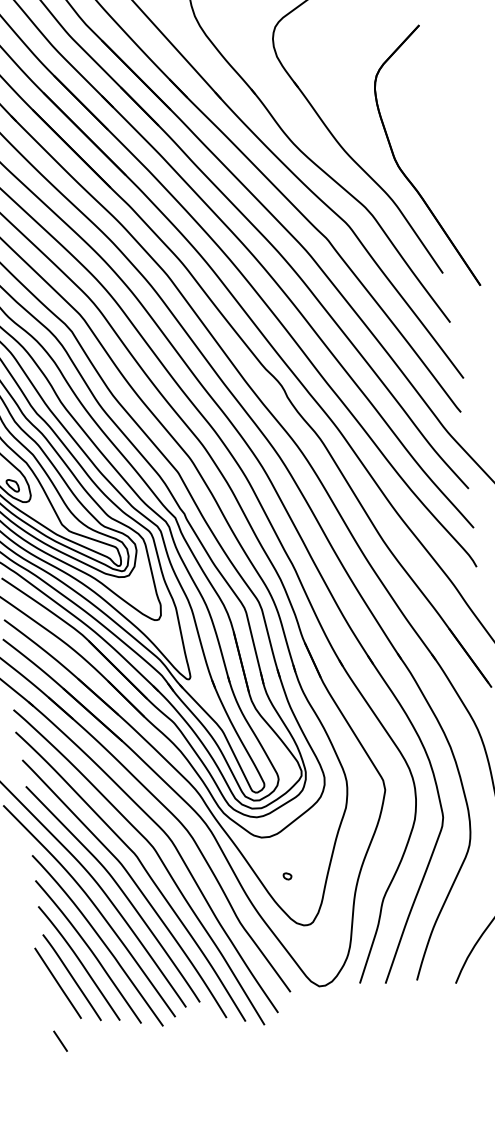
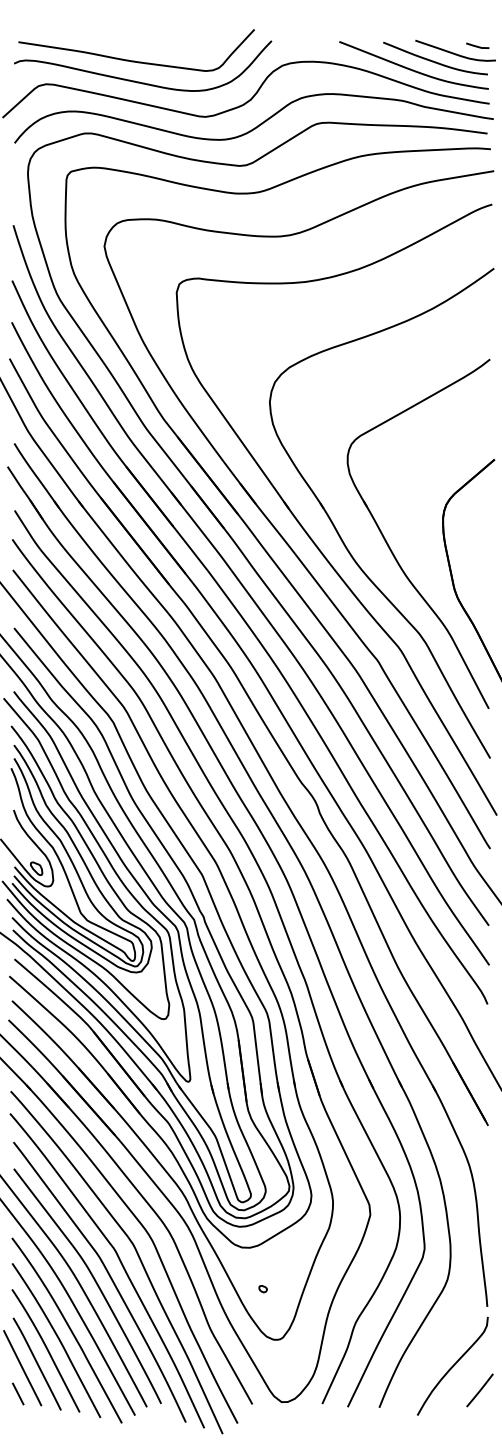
line: (60, 1040) -> (18, 1393), moved

